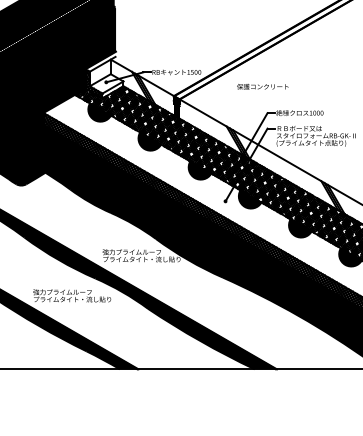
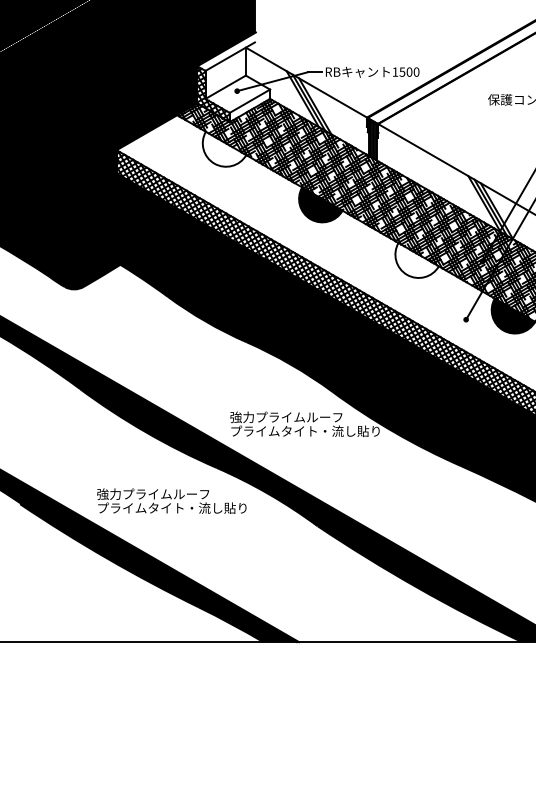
fill: (99, 112) -> (224, 149), removed
fill: (199, 170) -> (416, 260), removed

